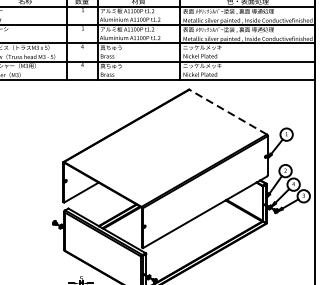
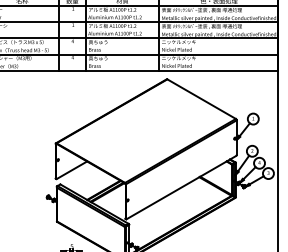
line: (228, 112) -> (201, 99), dashed -> solid

